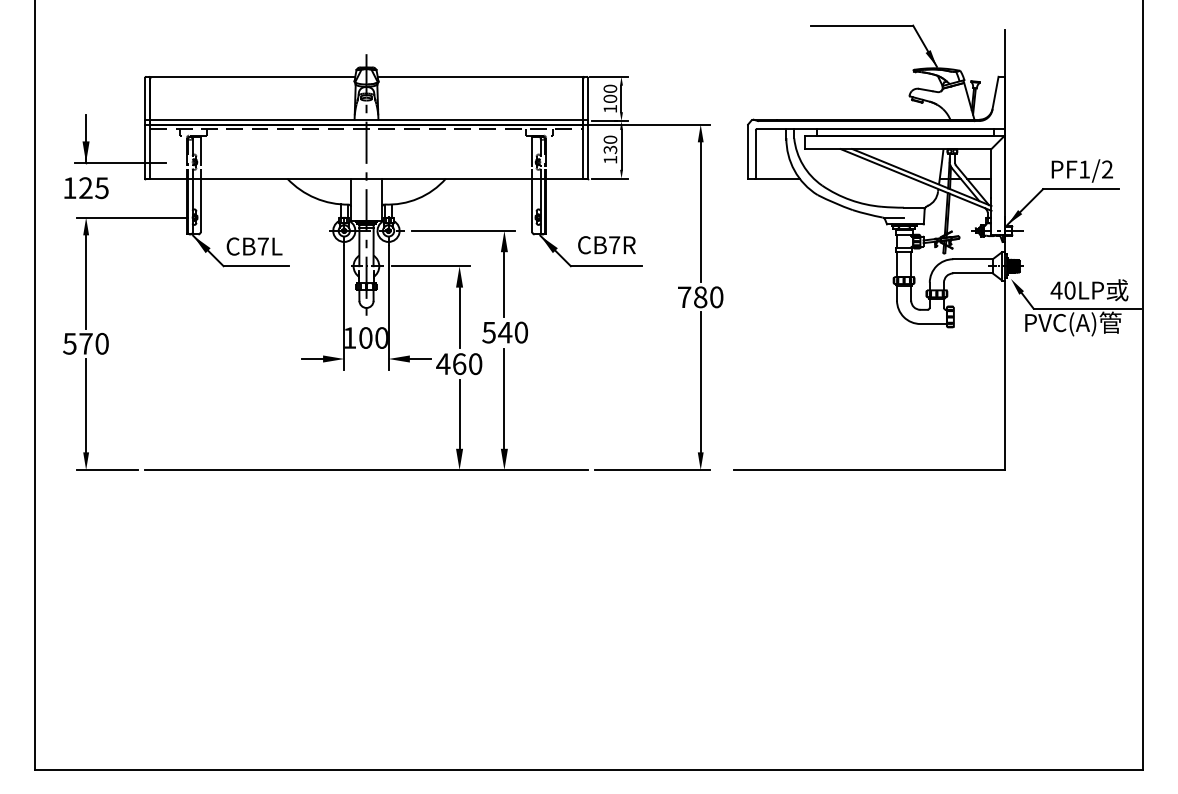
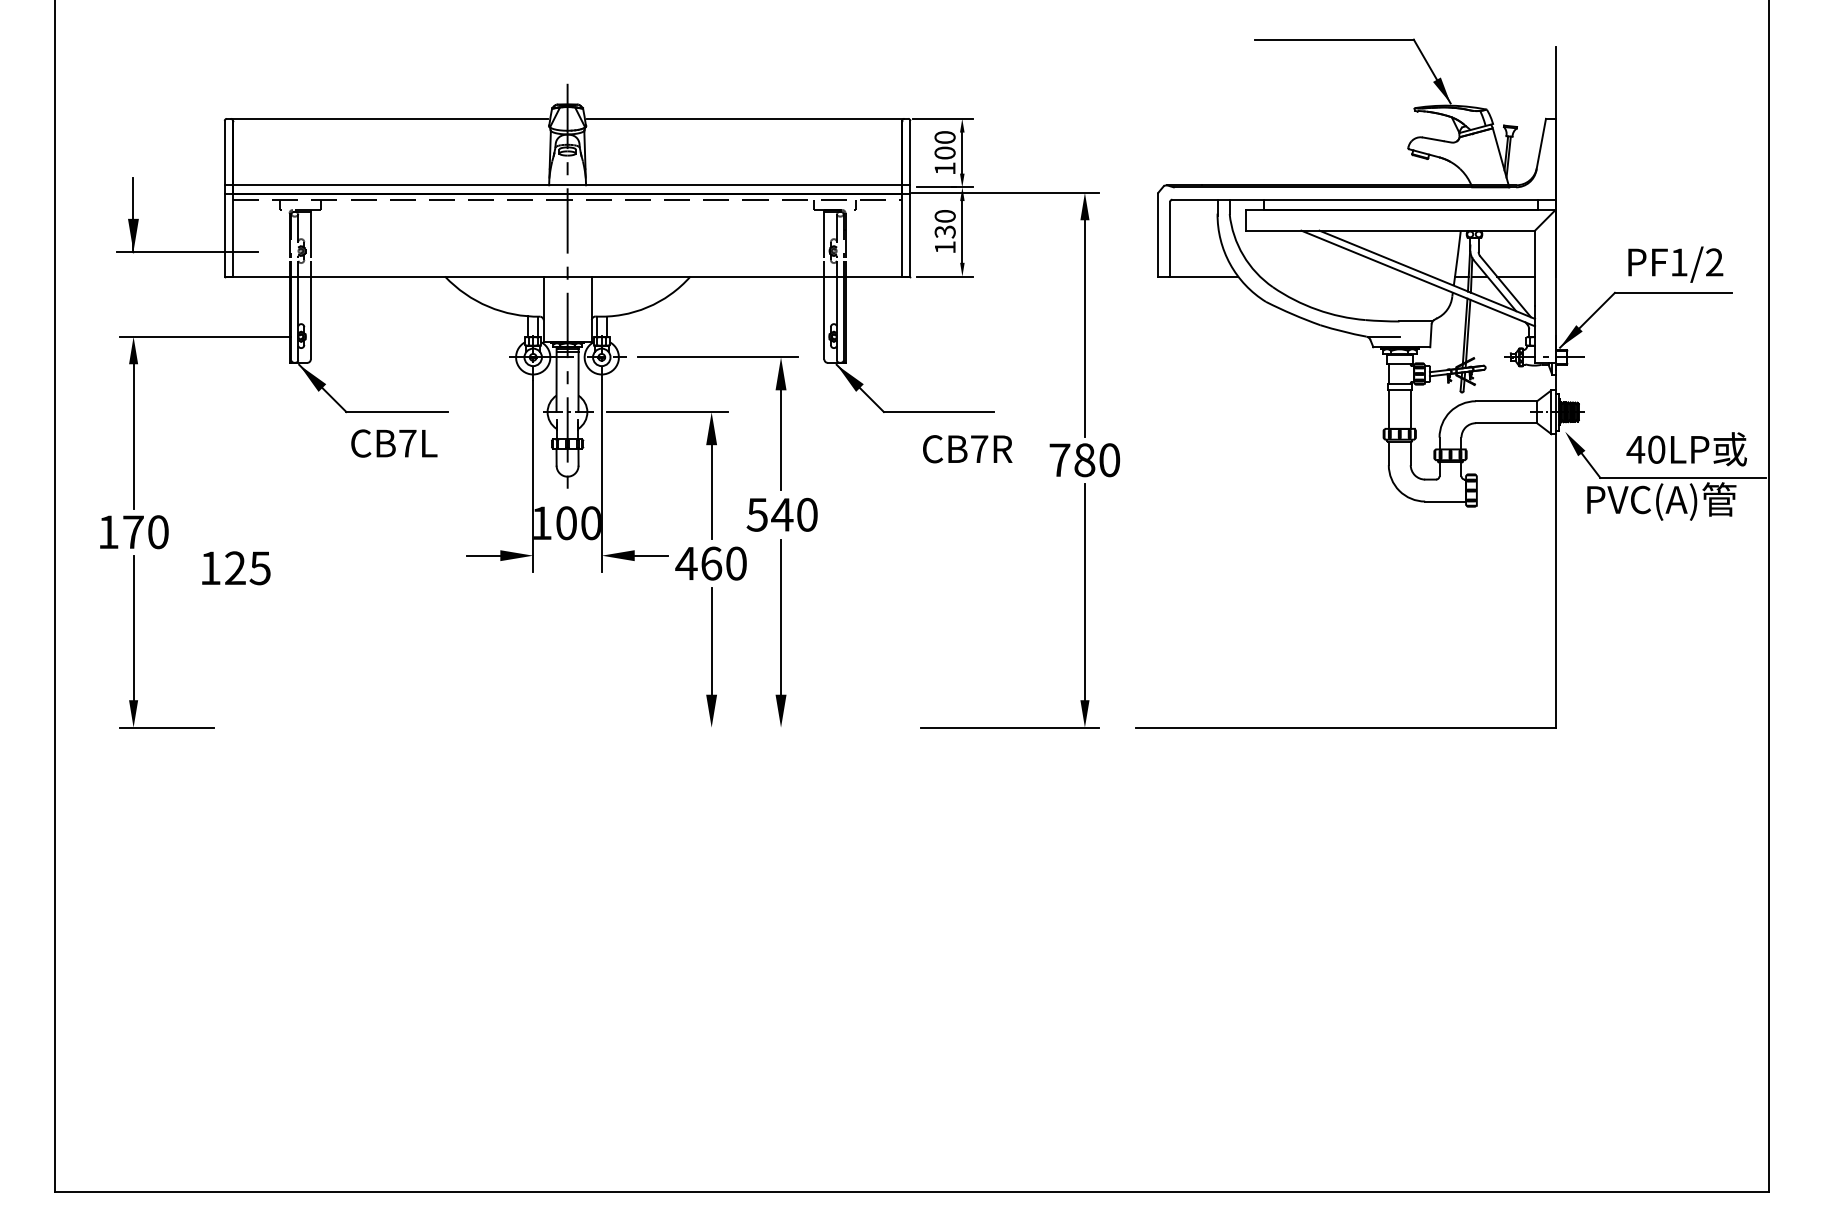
text: (86, 188) -> (236, 568), moved
text: (606, 245) -> (966, 449), moved
text: (254, 246) -> (394, 443), moved
text: (69, 343) -> (107, 531), 570 -> 170
line: (366, 470) -> (567, 728), removed

